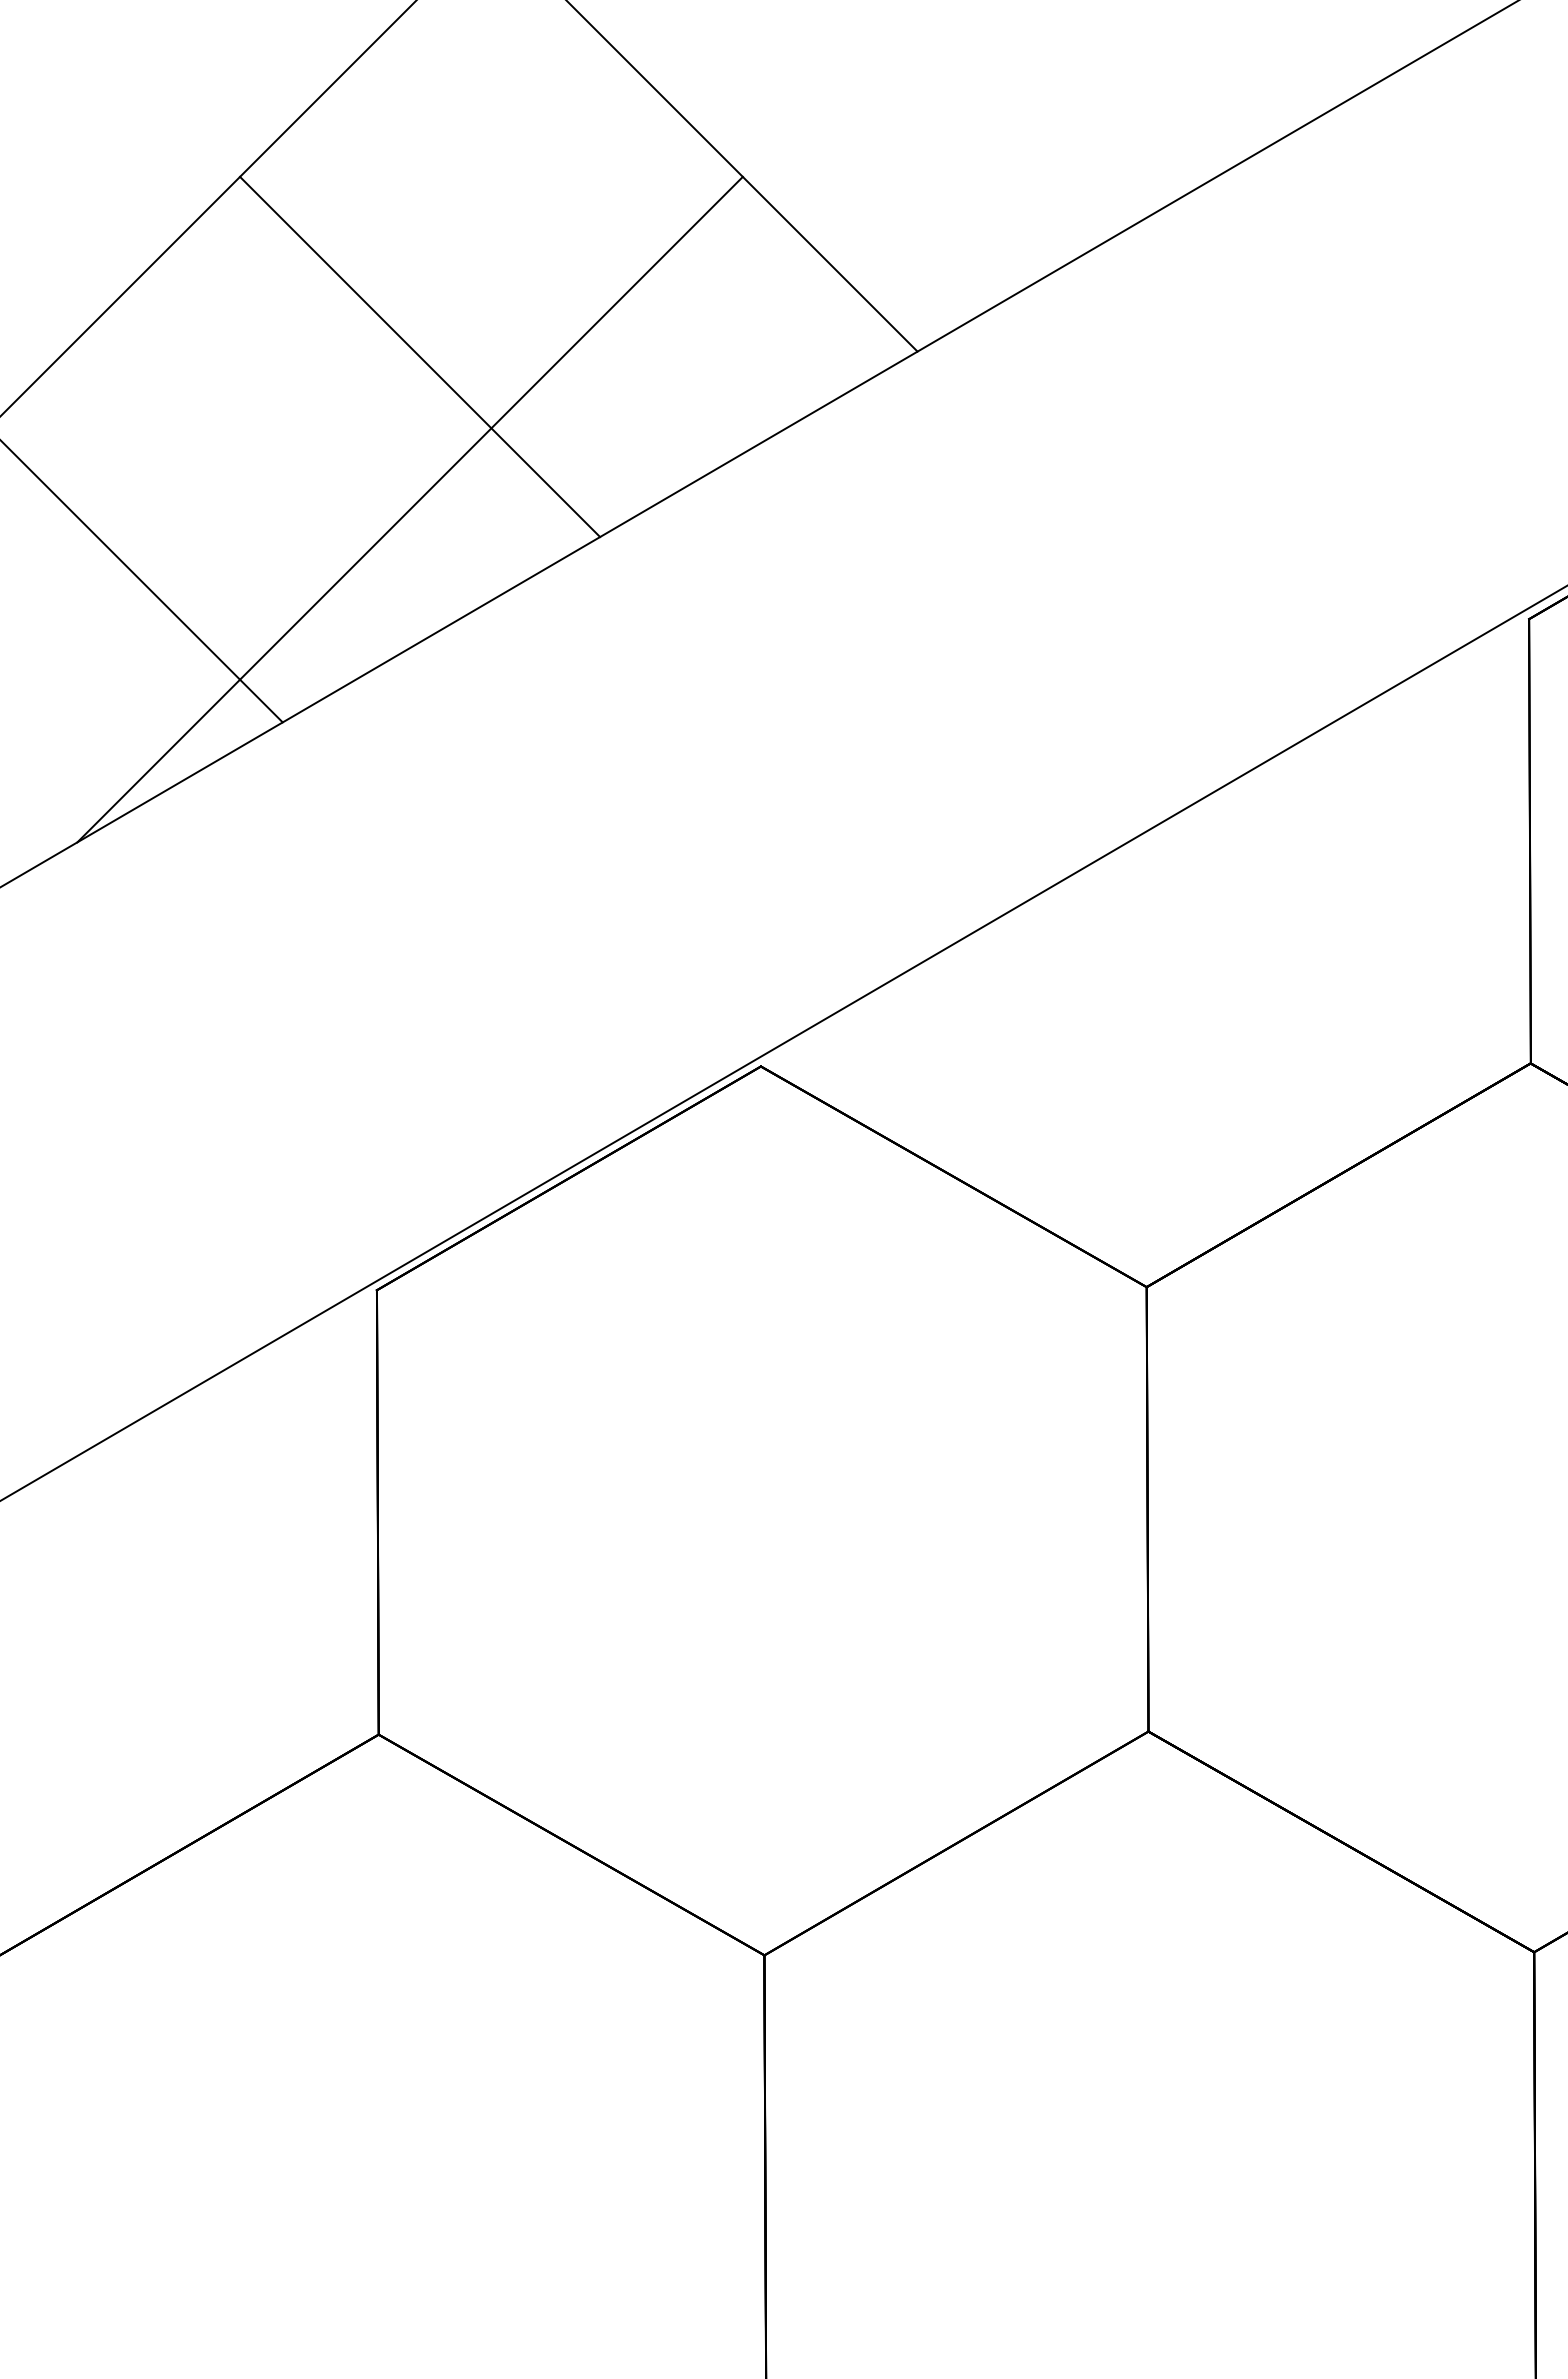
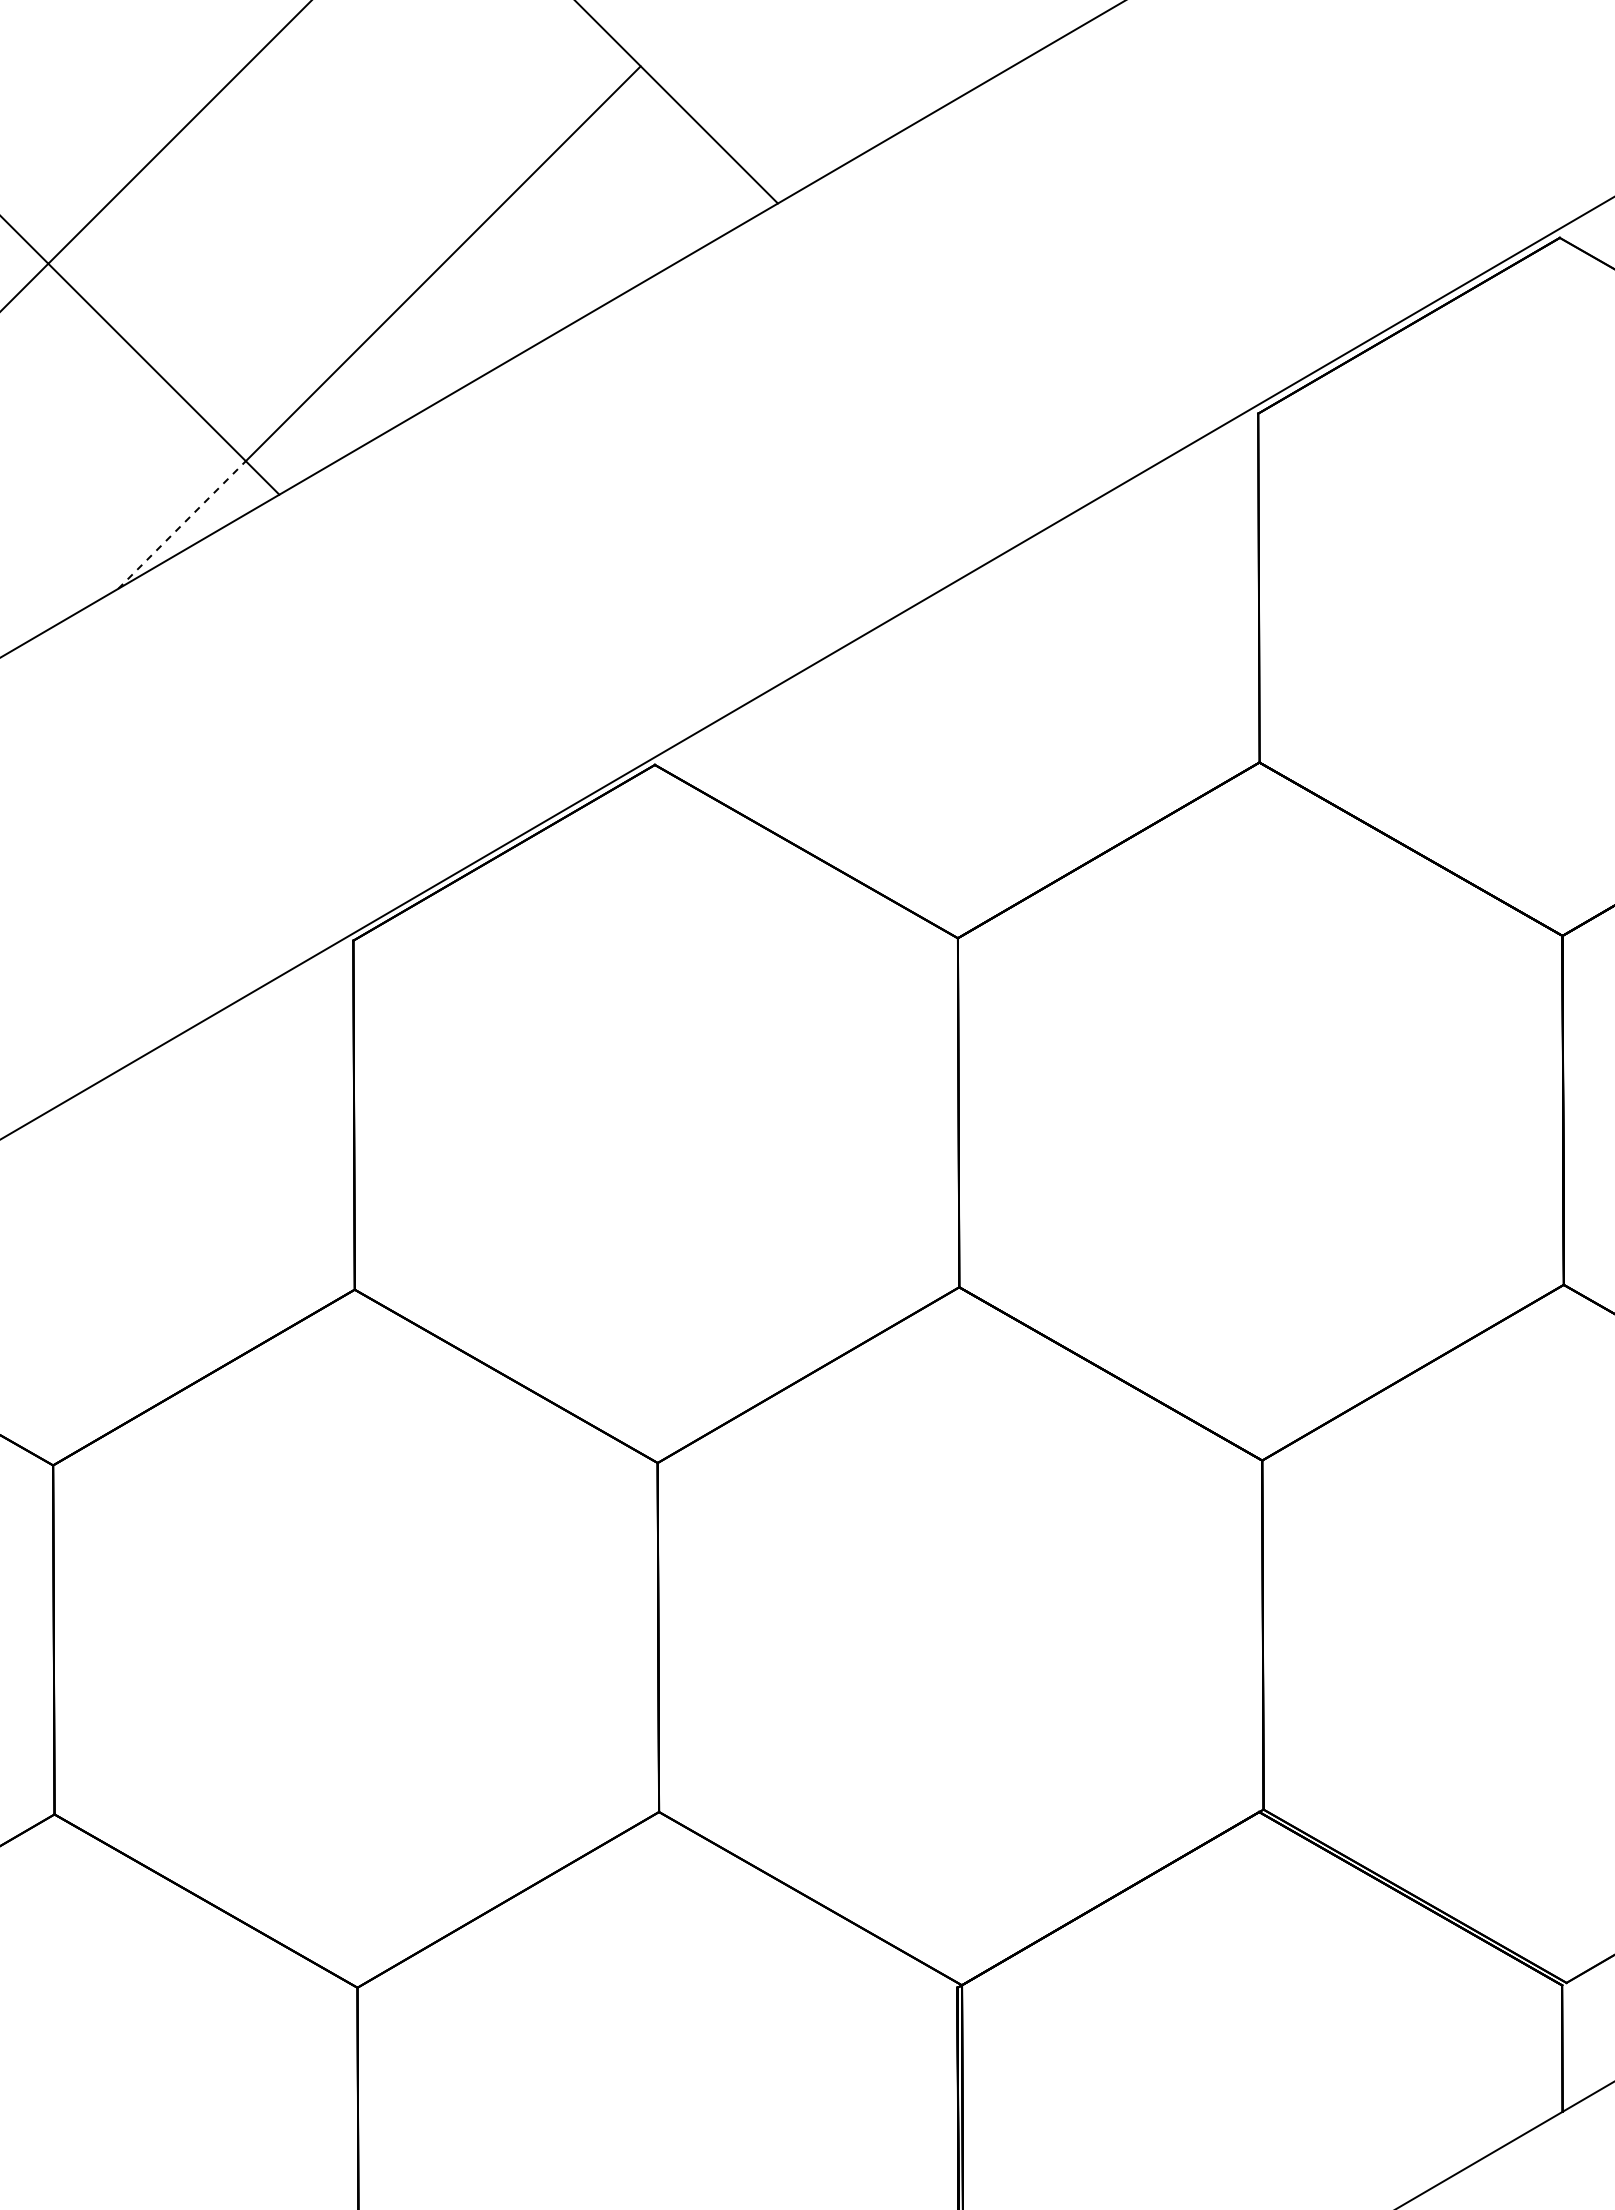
line: (419, 356) -> (386, 207), removed
line: (159, 760) -> (182, 524), solid -> dashed

